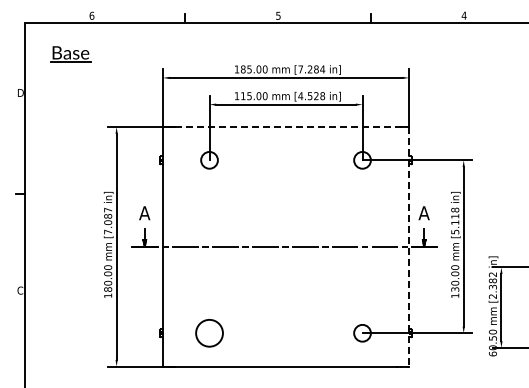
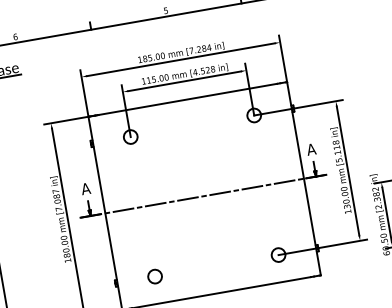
line: (286, 127) -> (188, 99), dashed -> solid
line: (409, 246) -> (304, 178), dashed -> solid
circle: (209, 332) -> (154, 276), size x0.62

